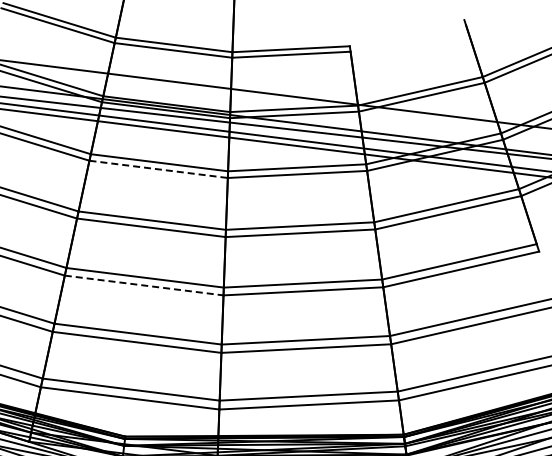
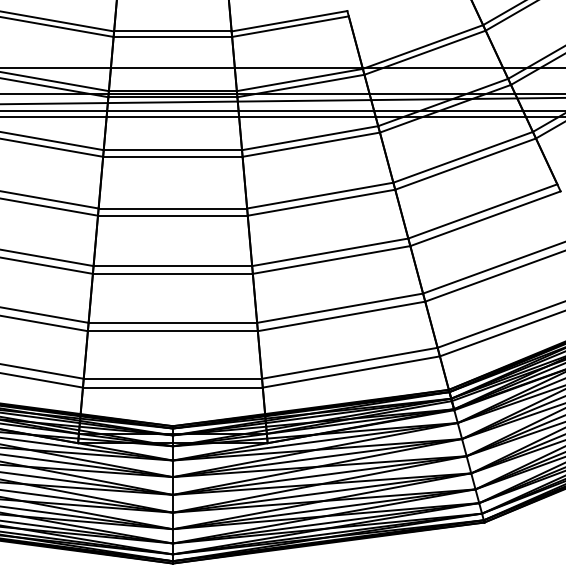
line: (158, 168) -> (172, 156), dashed -> solid
line: (143, 285) -> (172, 273), dashed -> solid

